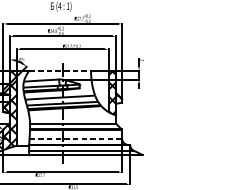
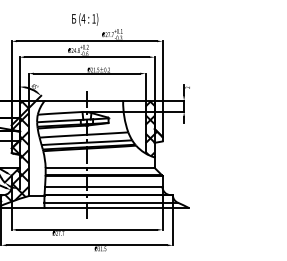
line: (60, 70) -> (84, 100), dashed -> solid
line: (75, 138) -> (103, 186), dashed -> solid

